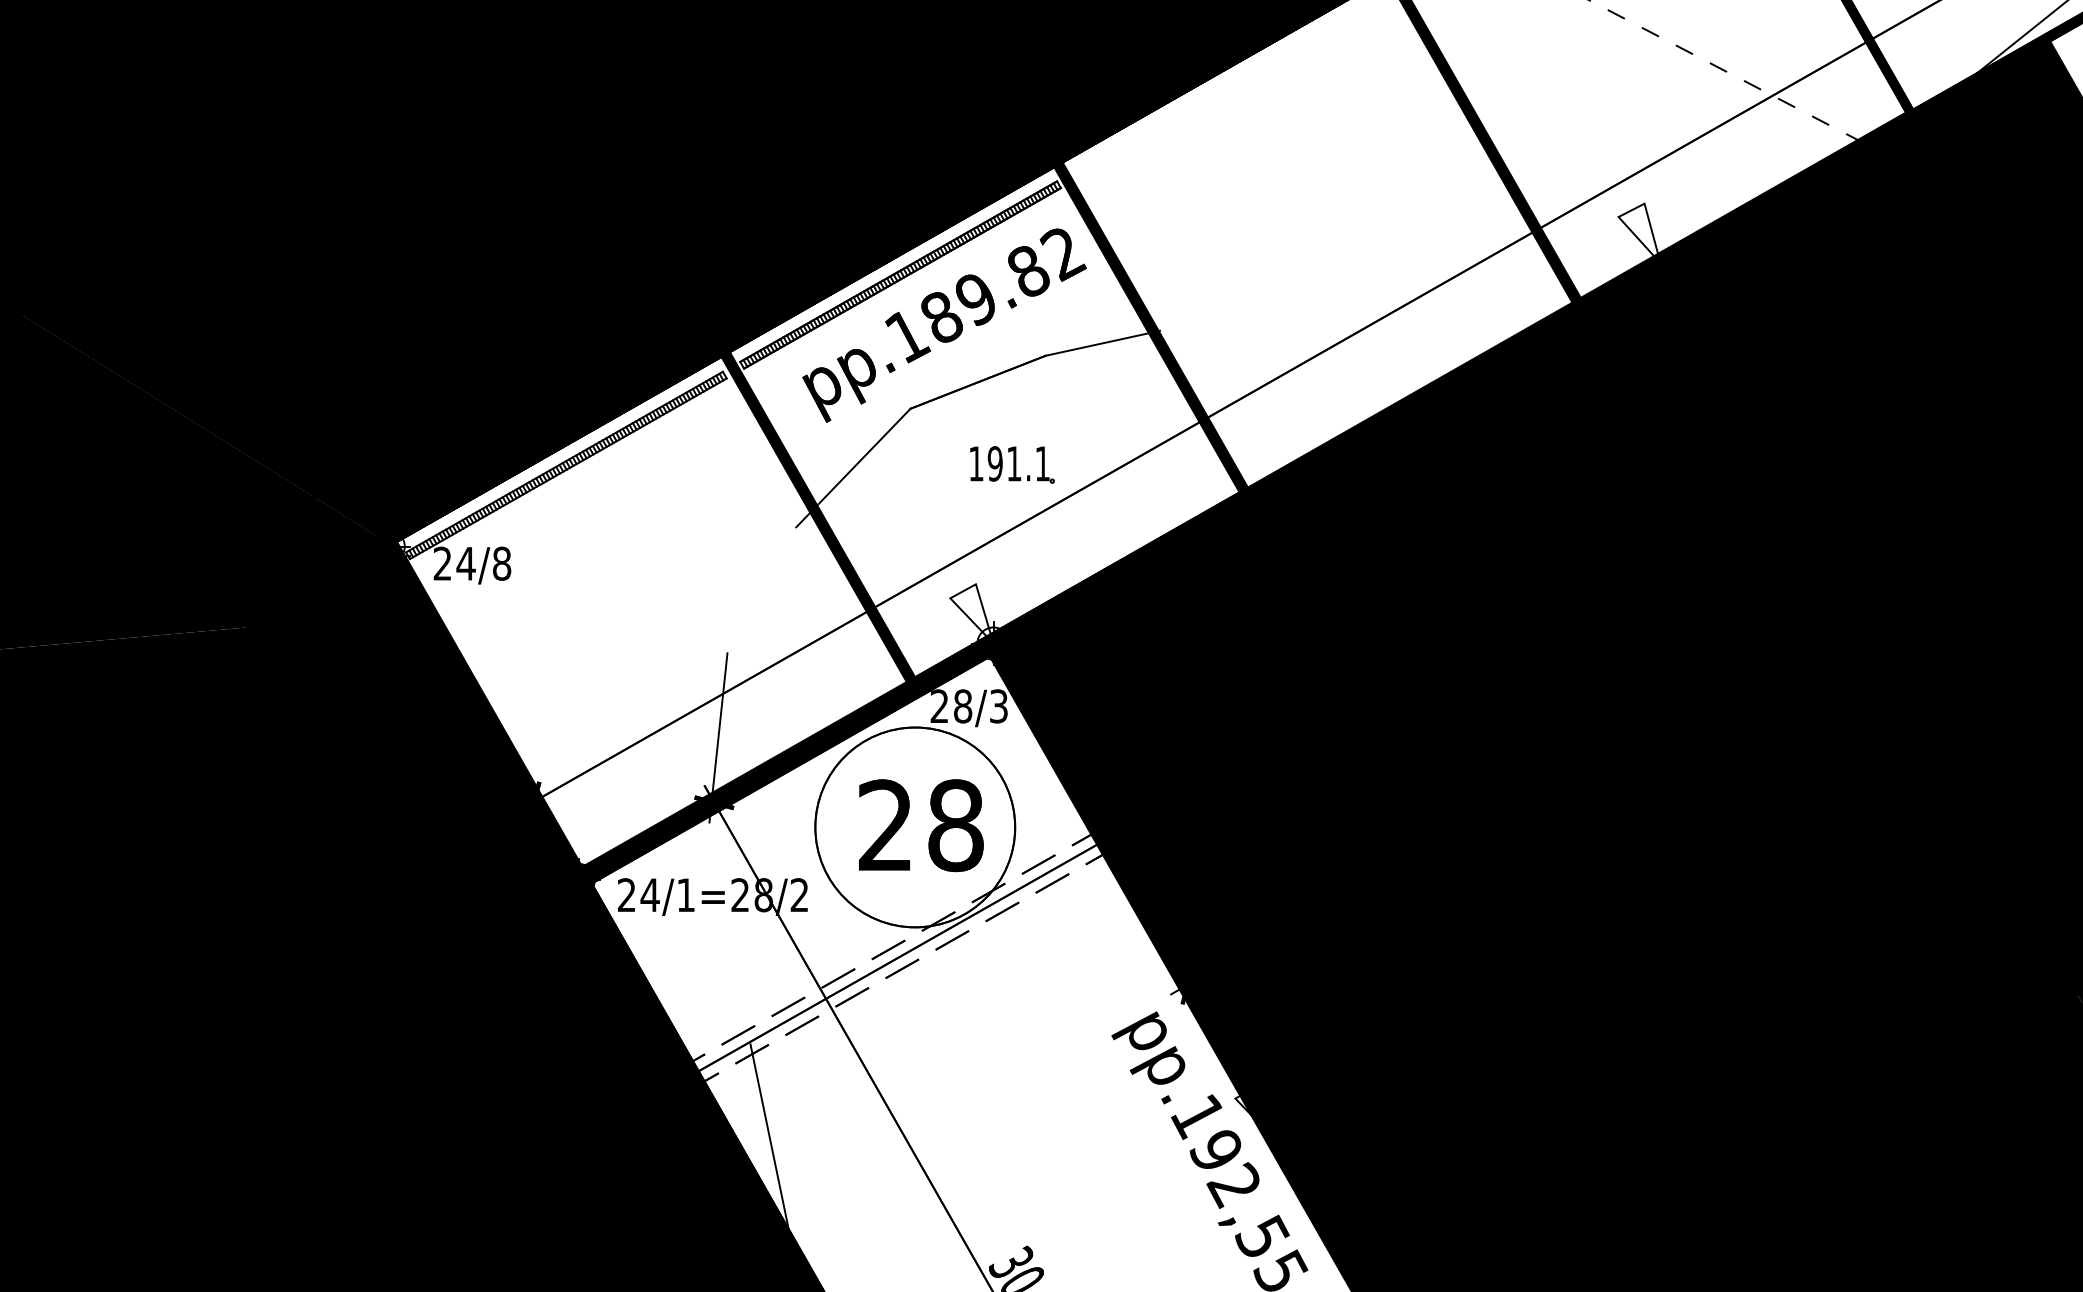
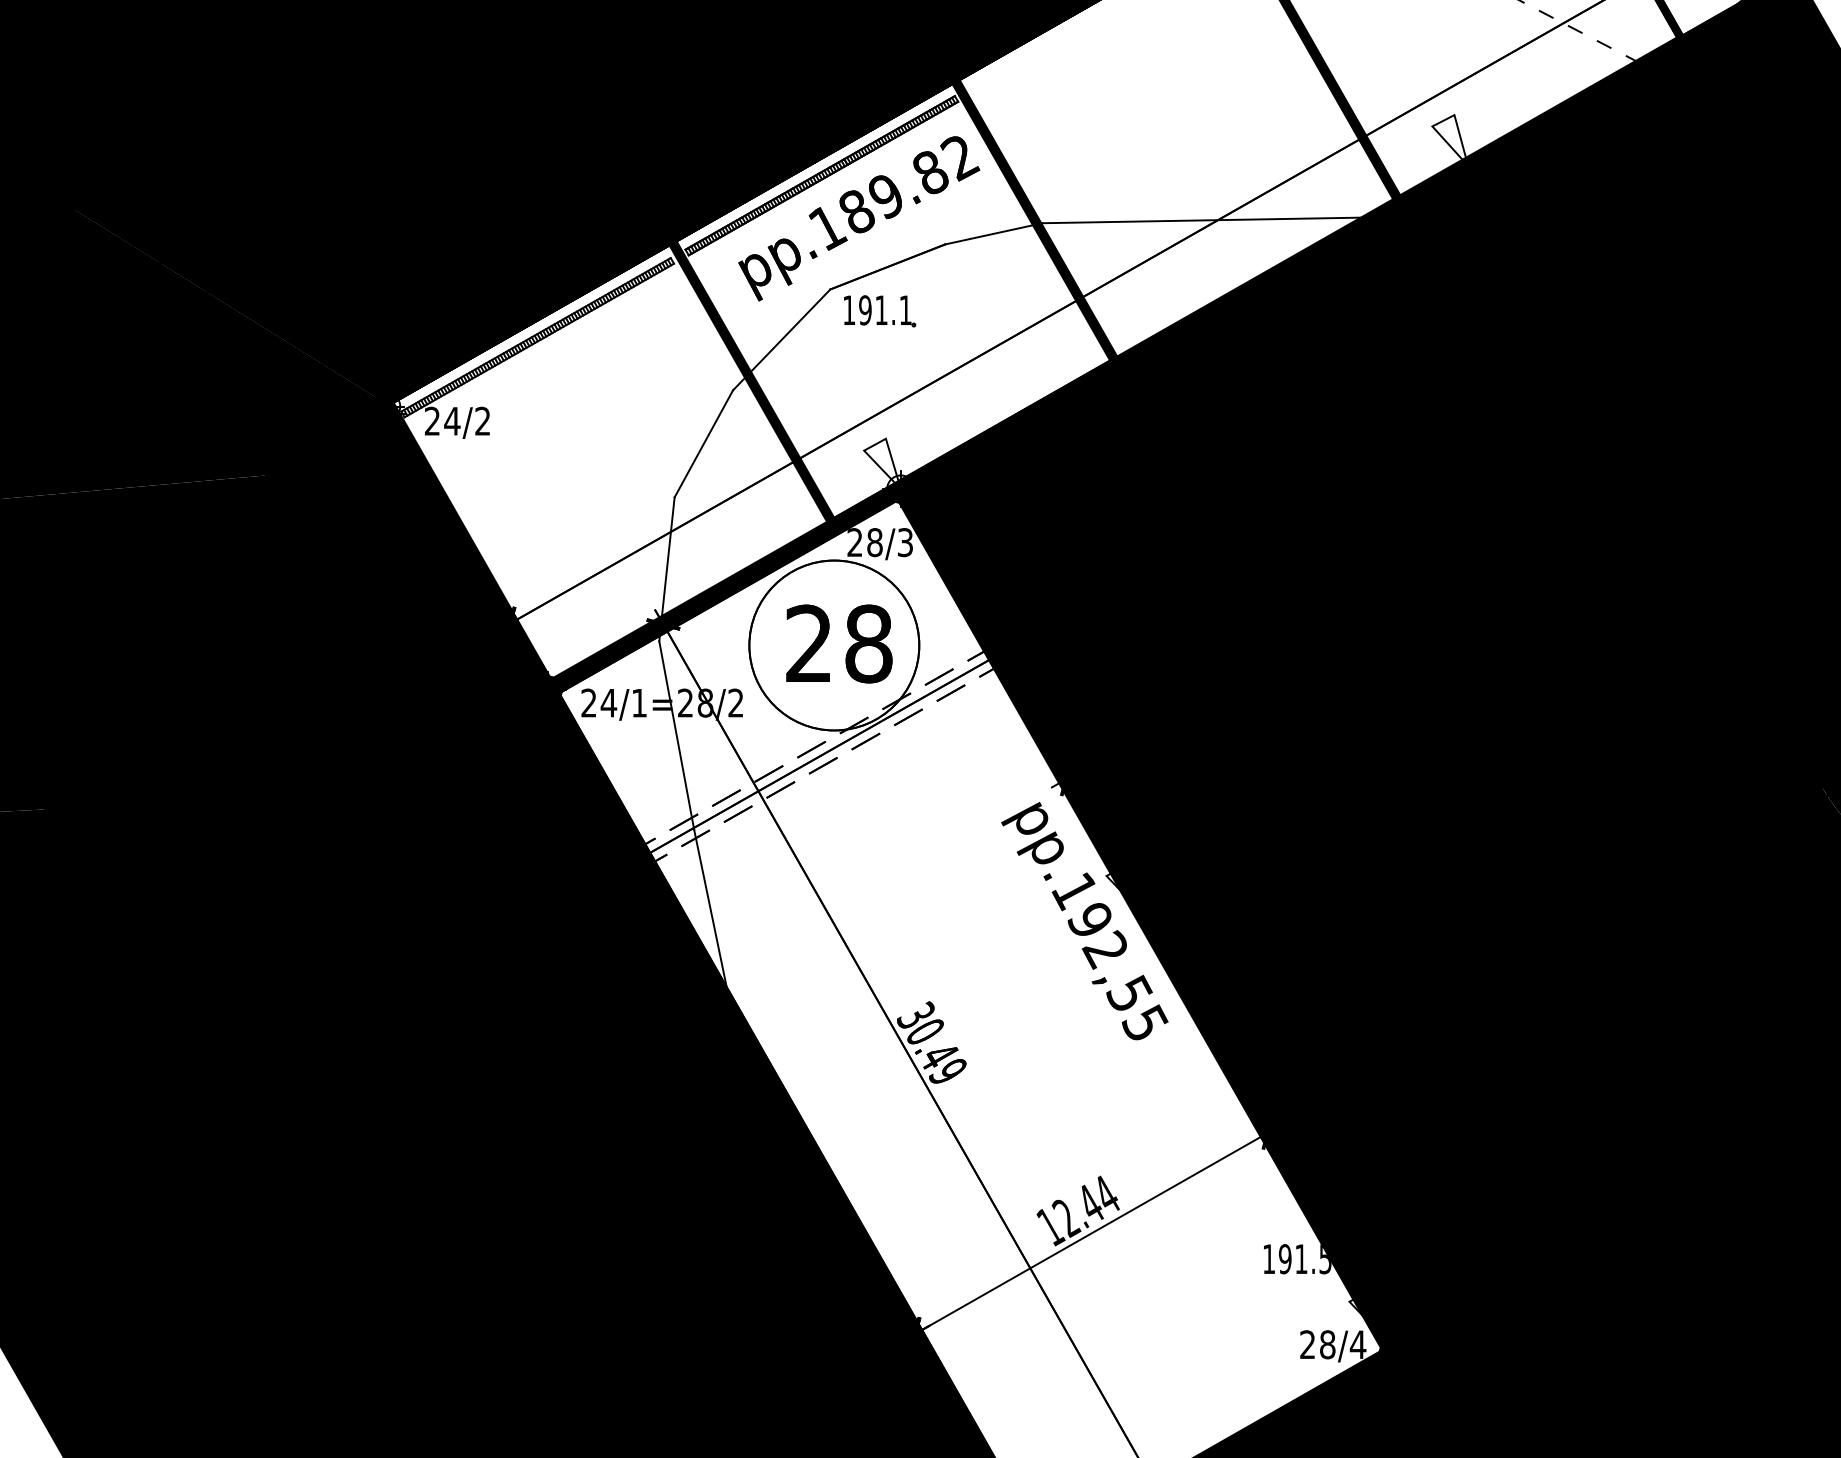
line: (1357, 327) -> (1210, 220), added
part: (1013, 465) -> (880, 311), moved
text: (501, 562) -> (482, 420), 24/8 -> 24/2
line: (761, 589) -> (703, 443), added
line: (729, 933) -> (676, 735), added

